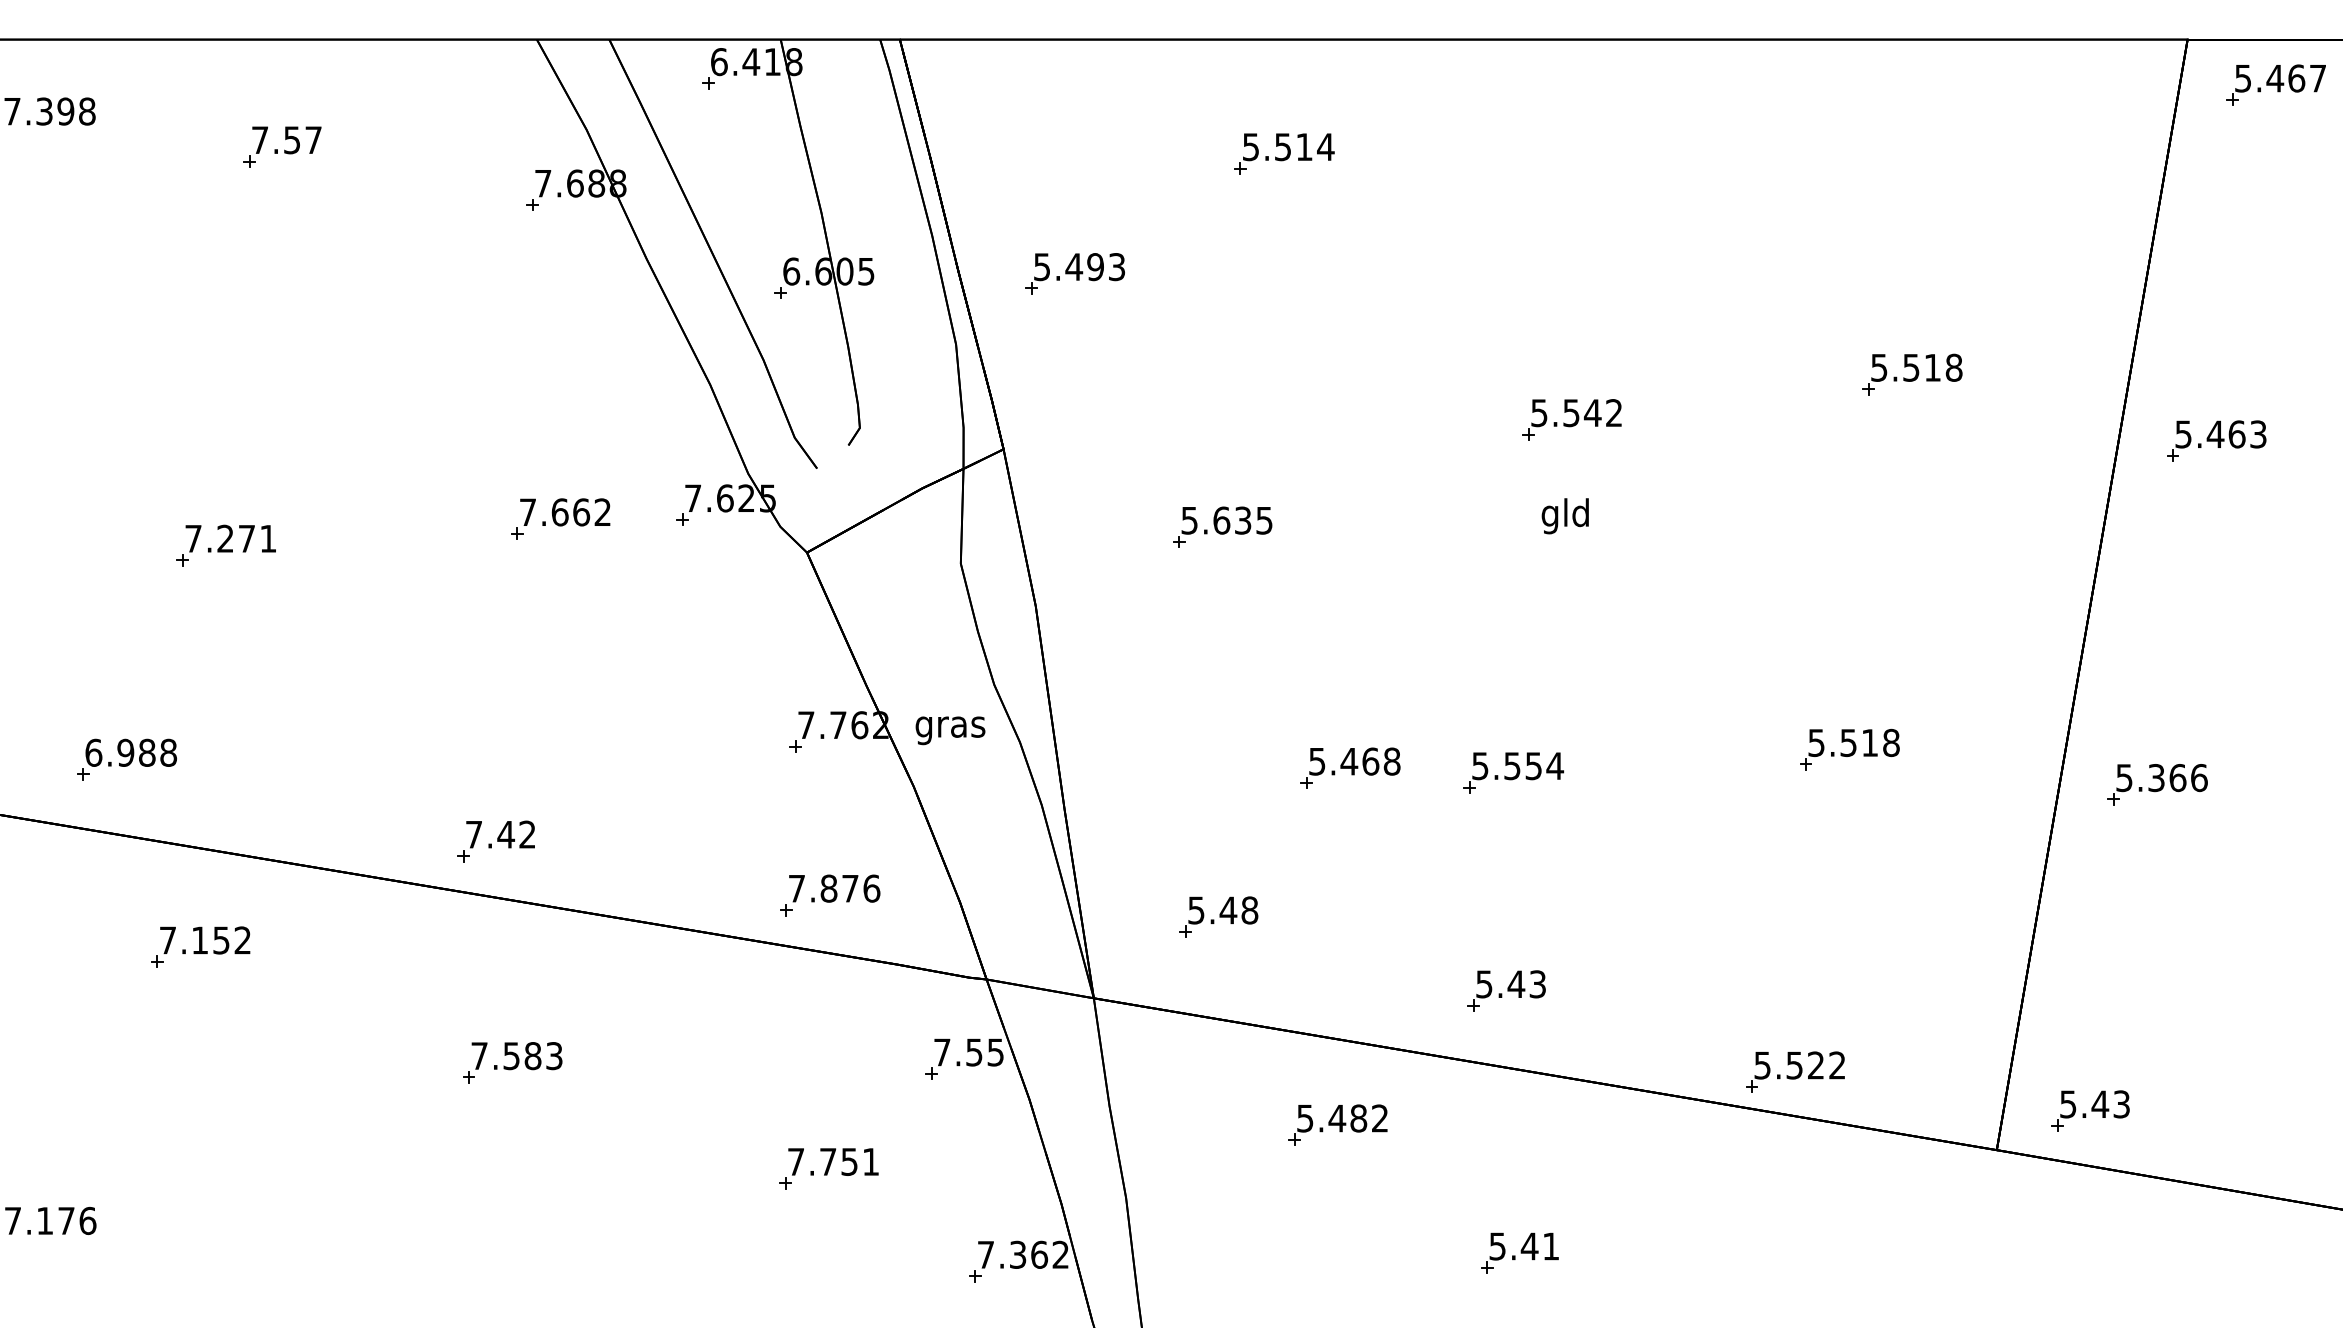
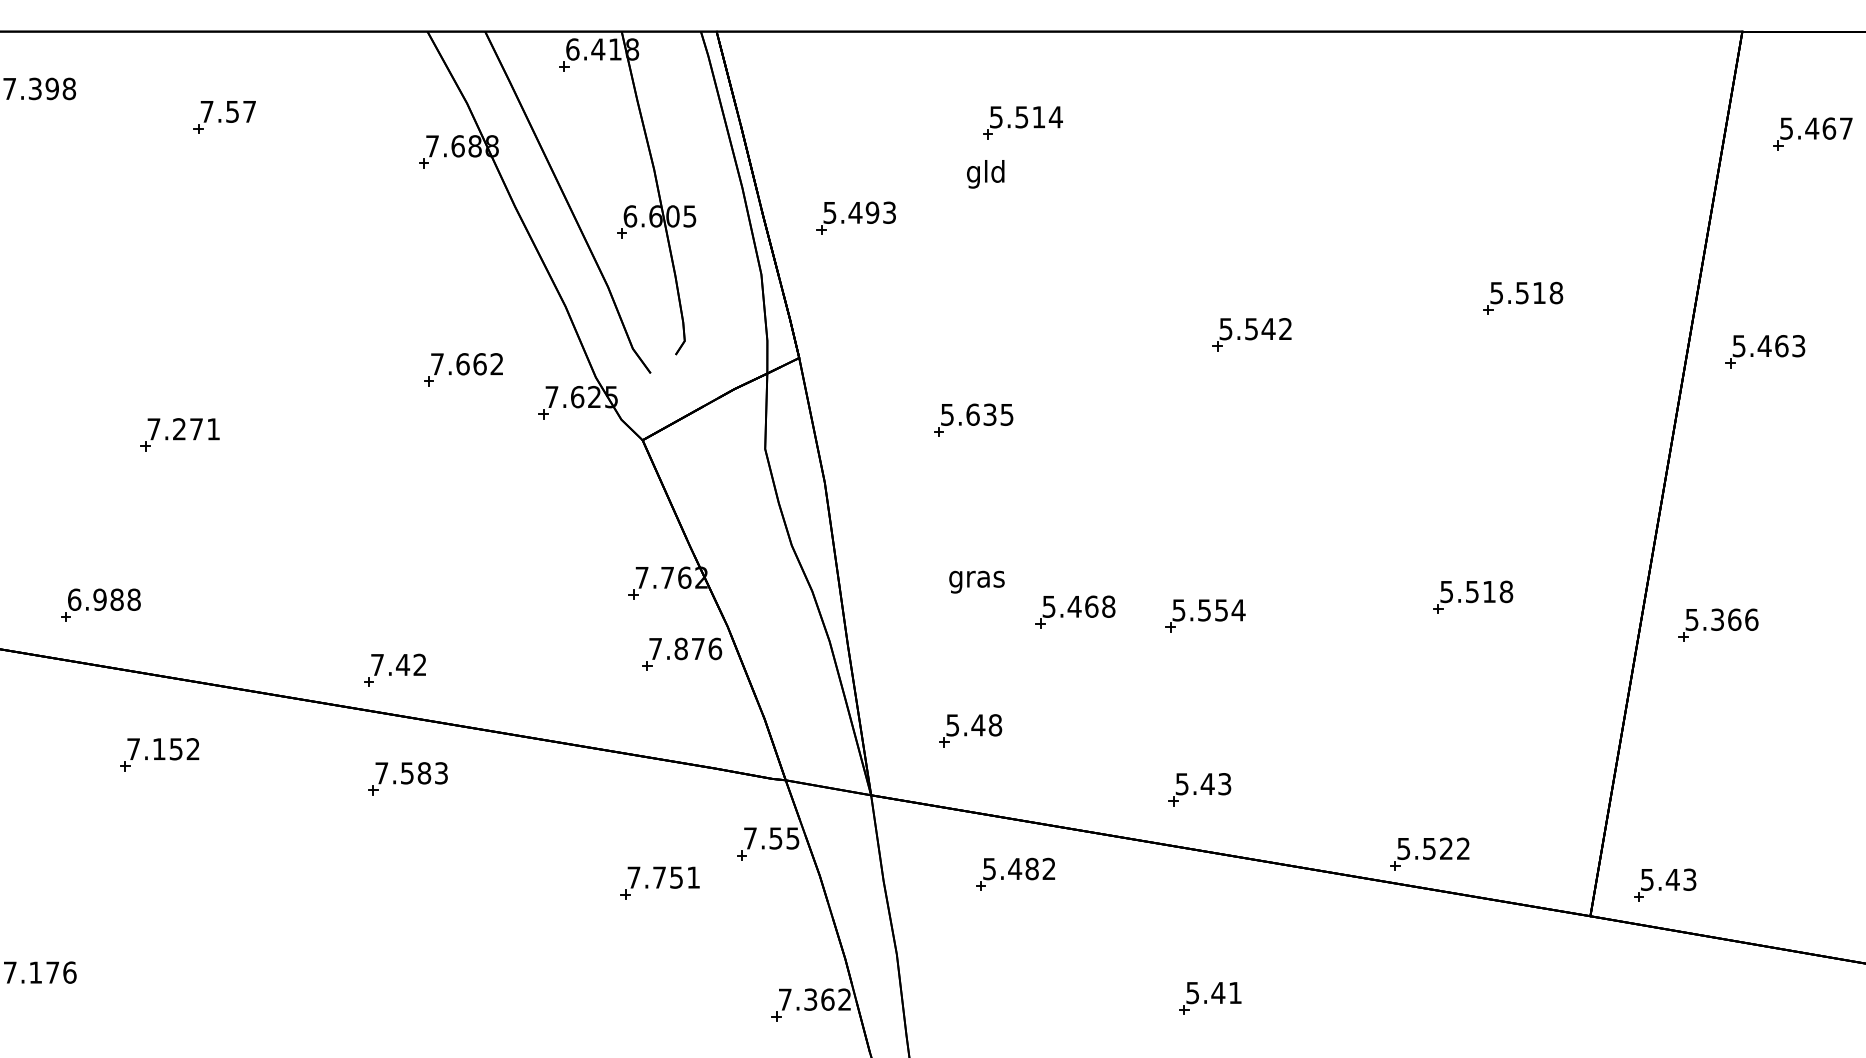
part: (2275, 84) -> (1812, 133), moved
text: (1565, 516) -> (985, 174), moved
part: (560, 519) -> (463, 369), moved
text: (949, 729) -> (976, 581), moved
part: (830, 894) -> (682, 653), moved
part: (511, 1062) -> (407, 778), moved
part: (1337, 1124) -> (1015, 873), moved
part: (828, 1168) -> (659, 882), moved

